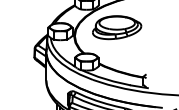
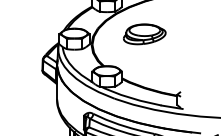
part: (117, 27) -> (145, 34), size x0.7

